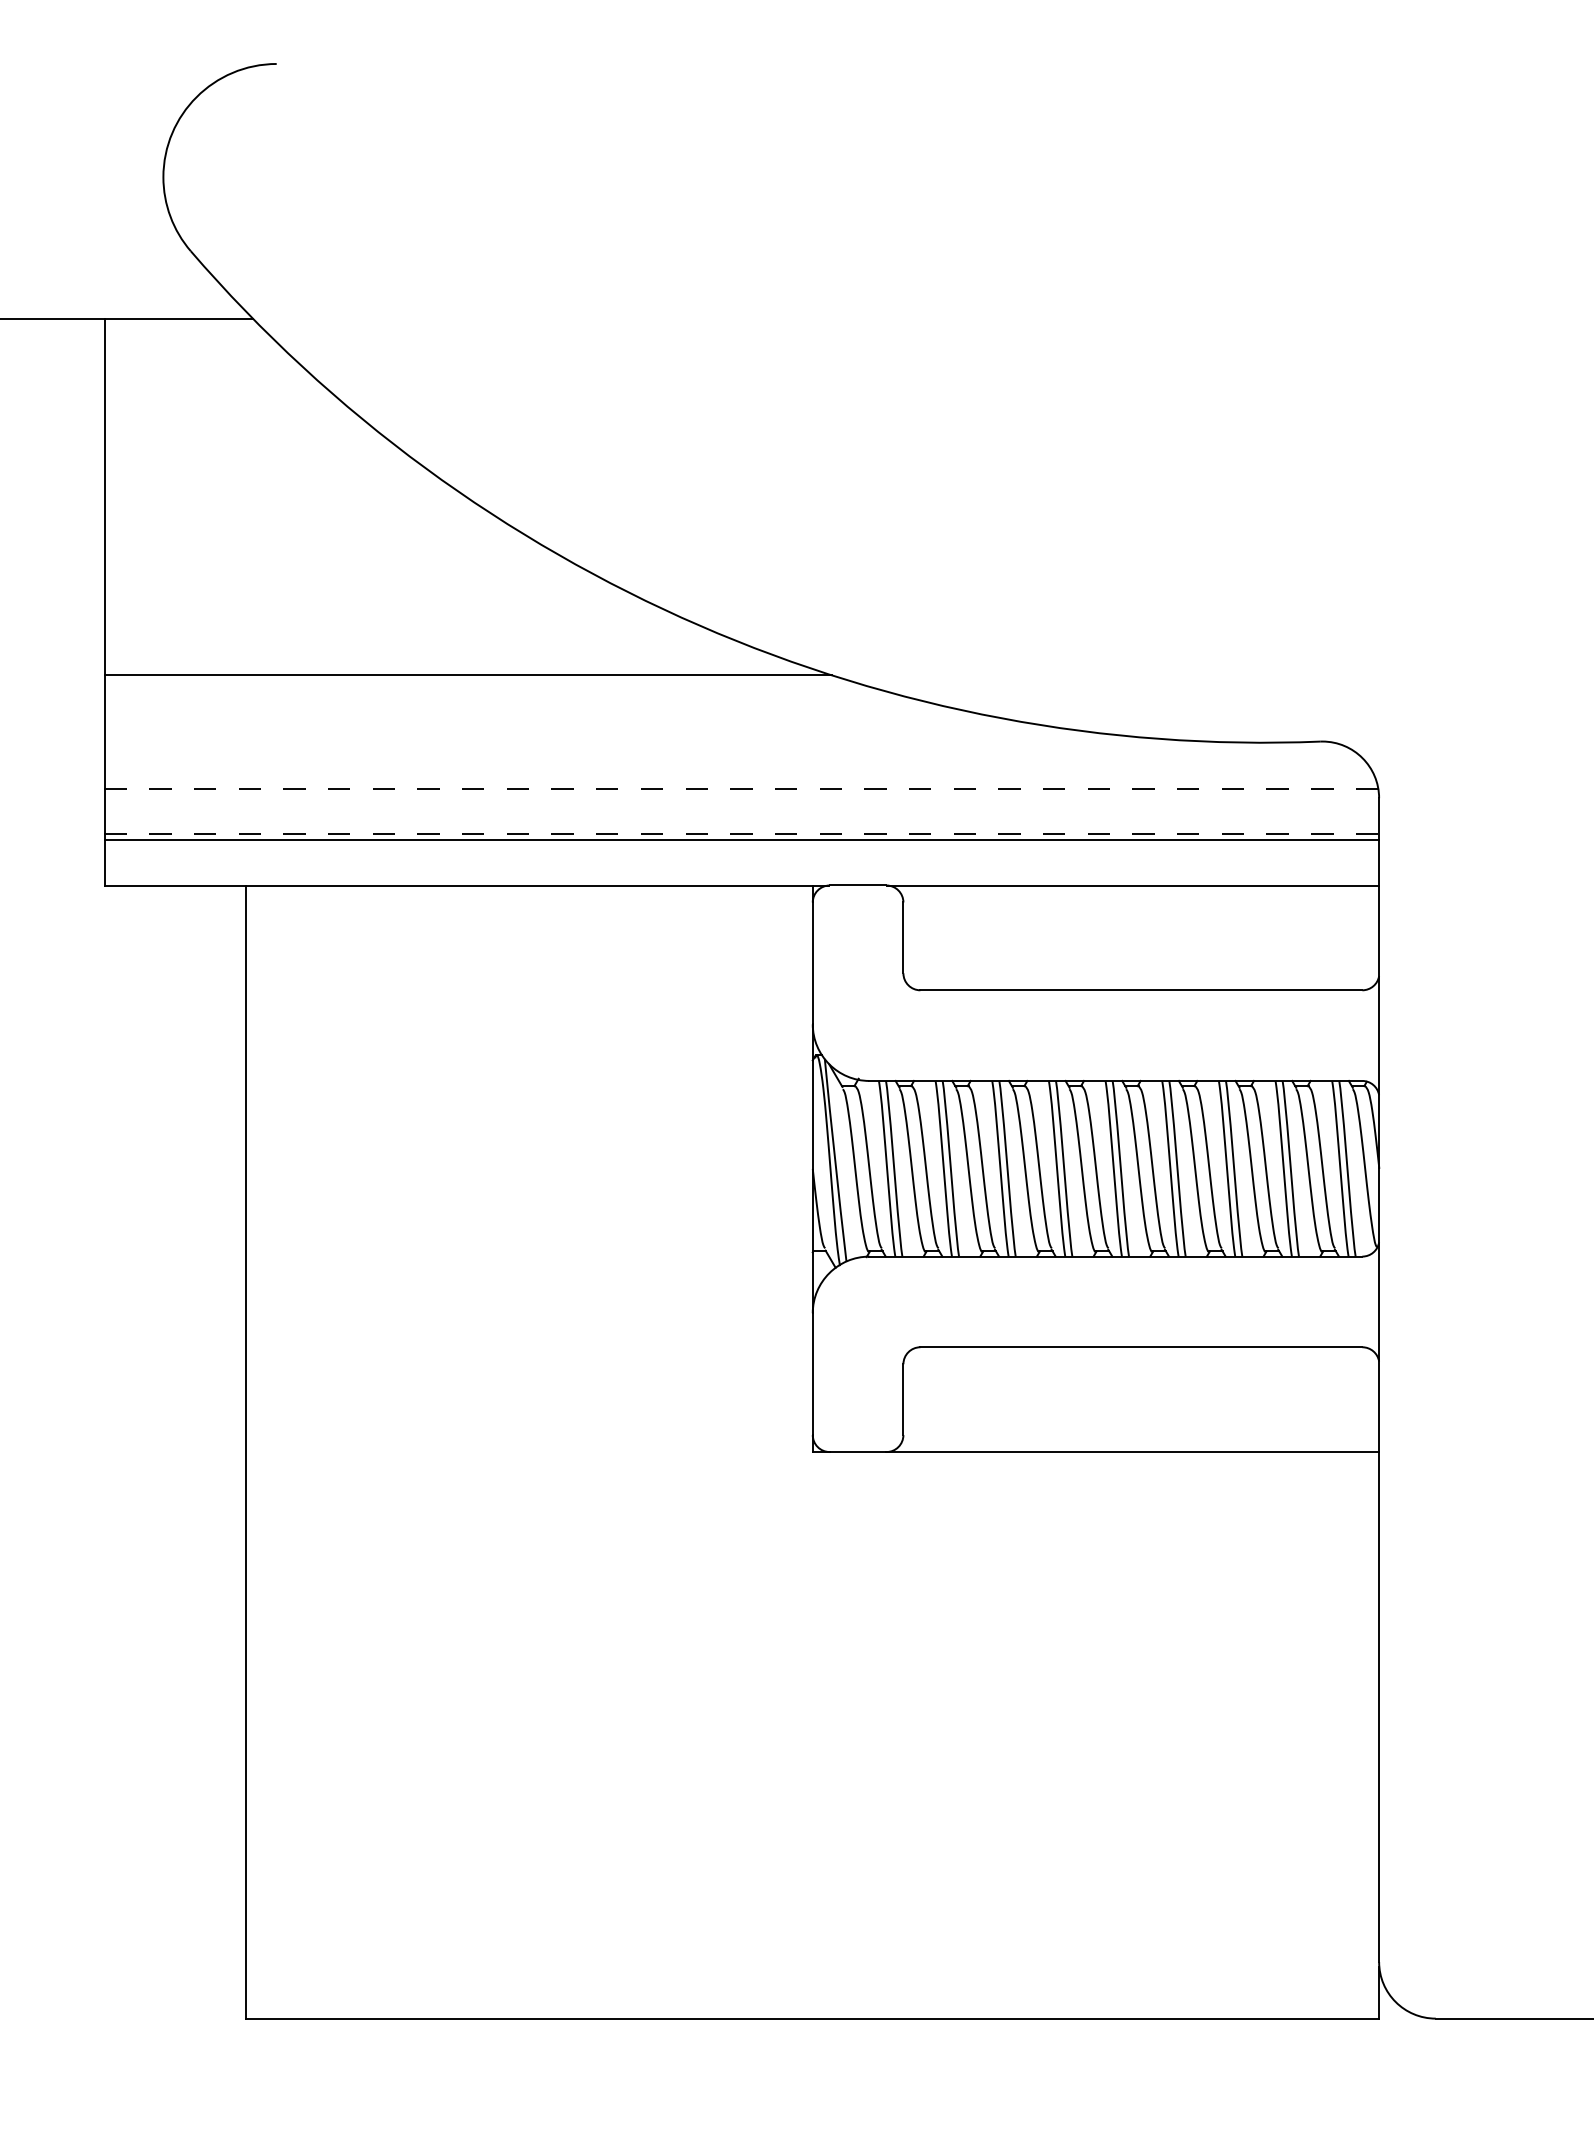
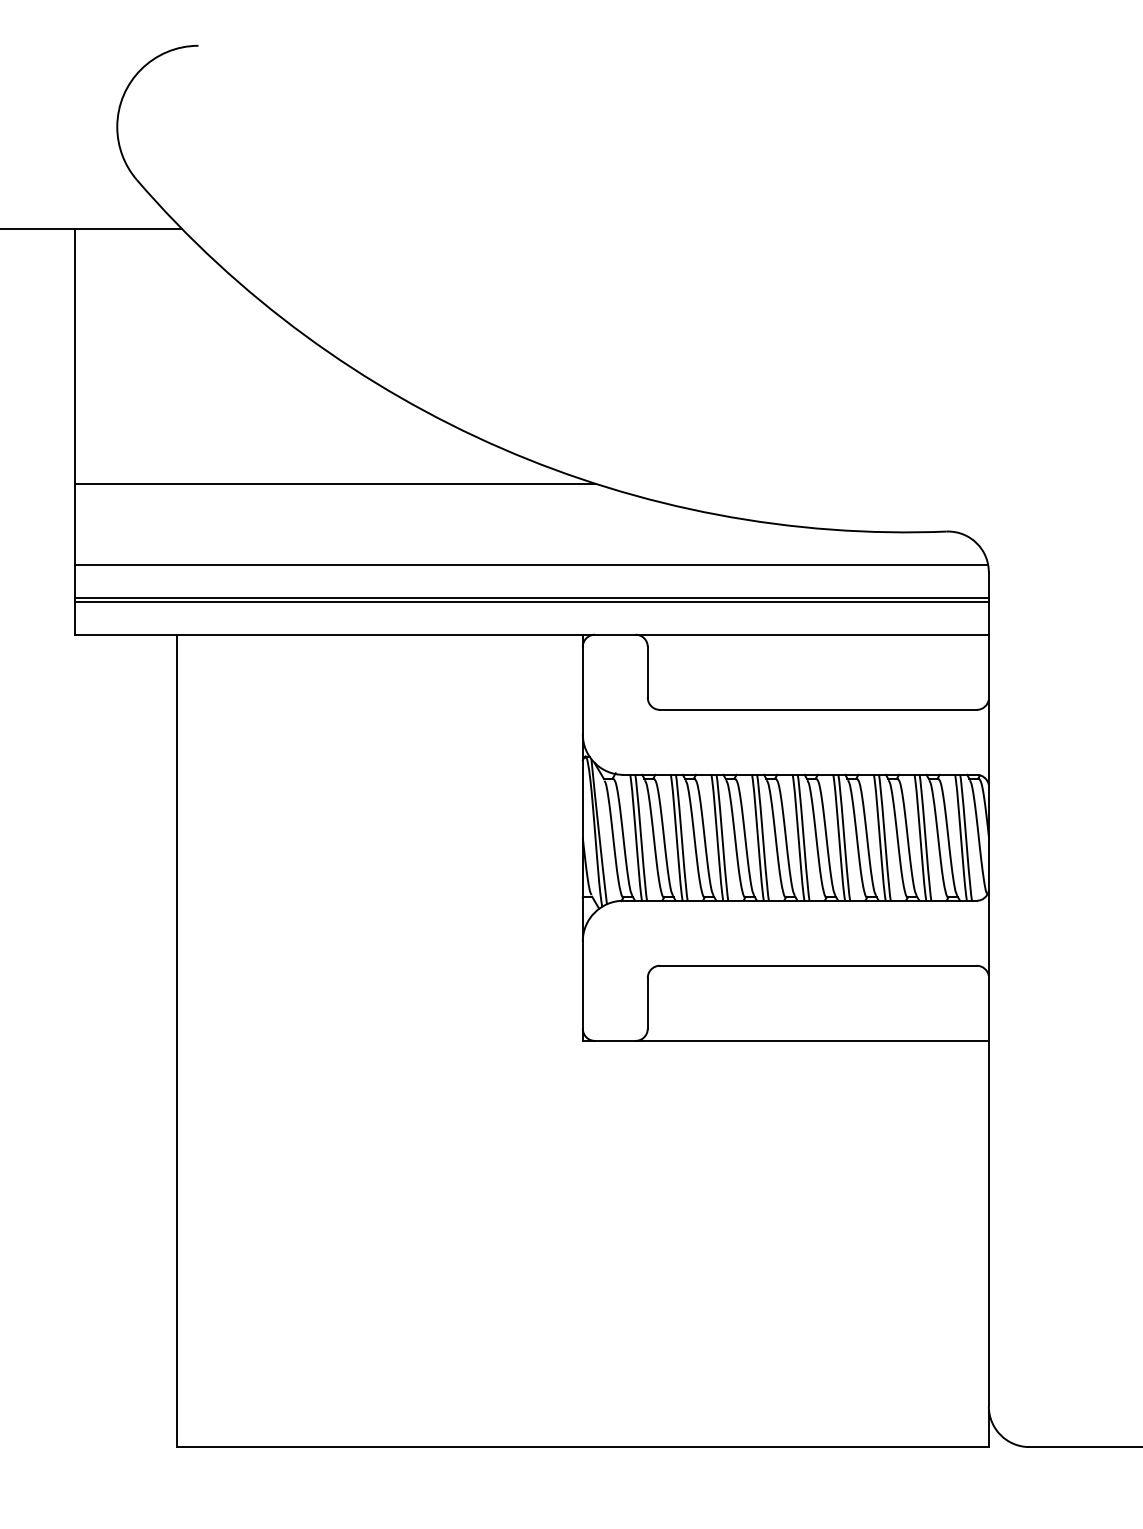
line: (741, 788) -> (531, 565), dashed -> solid
line: (742, 834) -> (532, 598), dashed -> solid

